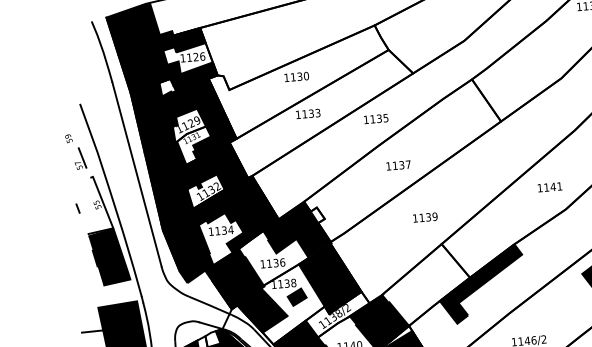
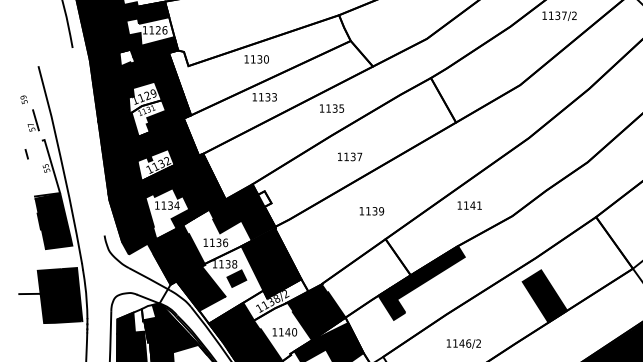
line: (136, 174) -> (88, 141), removed
text: (549, 187) -> (469, 205), moved
line: (77, 208) -> (26, 154), moved

